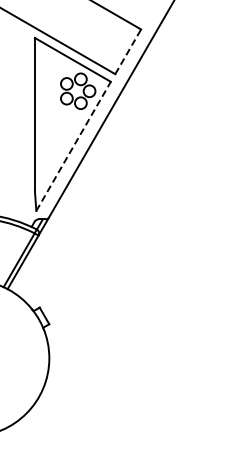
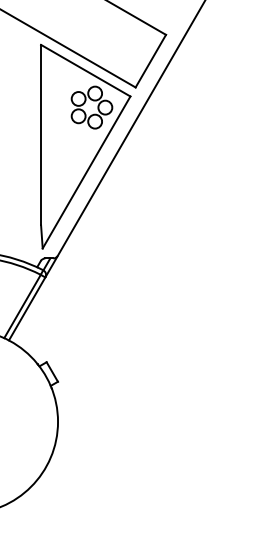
line: (128, 51) -> (151, 60), dashed -> solid
line: (73, 146) -> (86, 172), dashed -> solid

